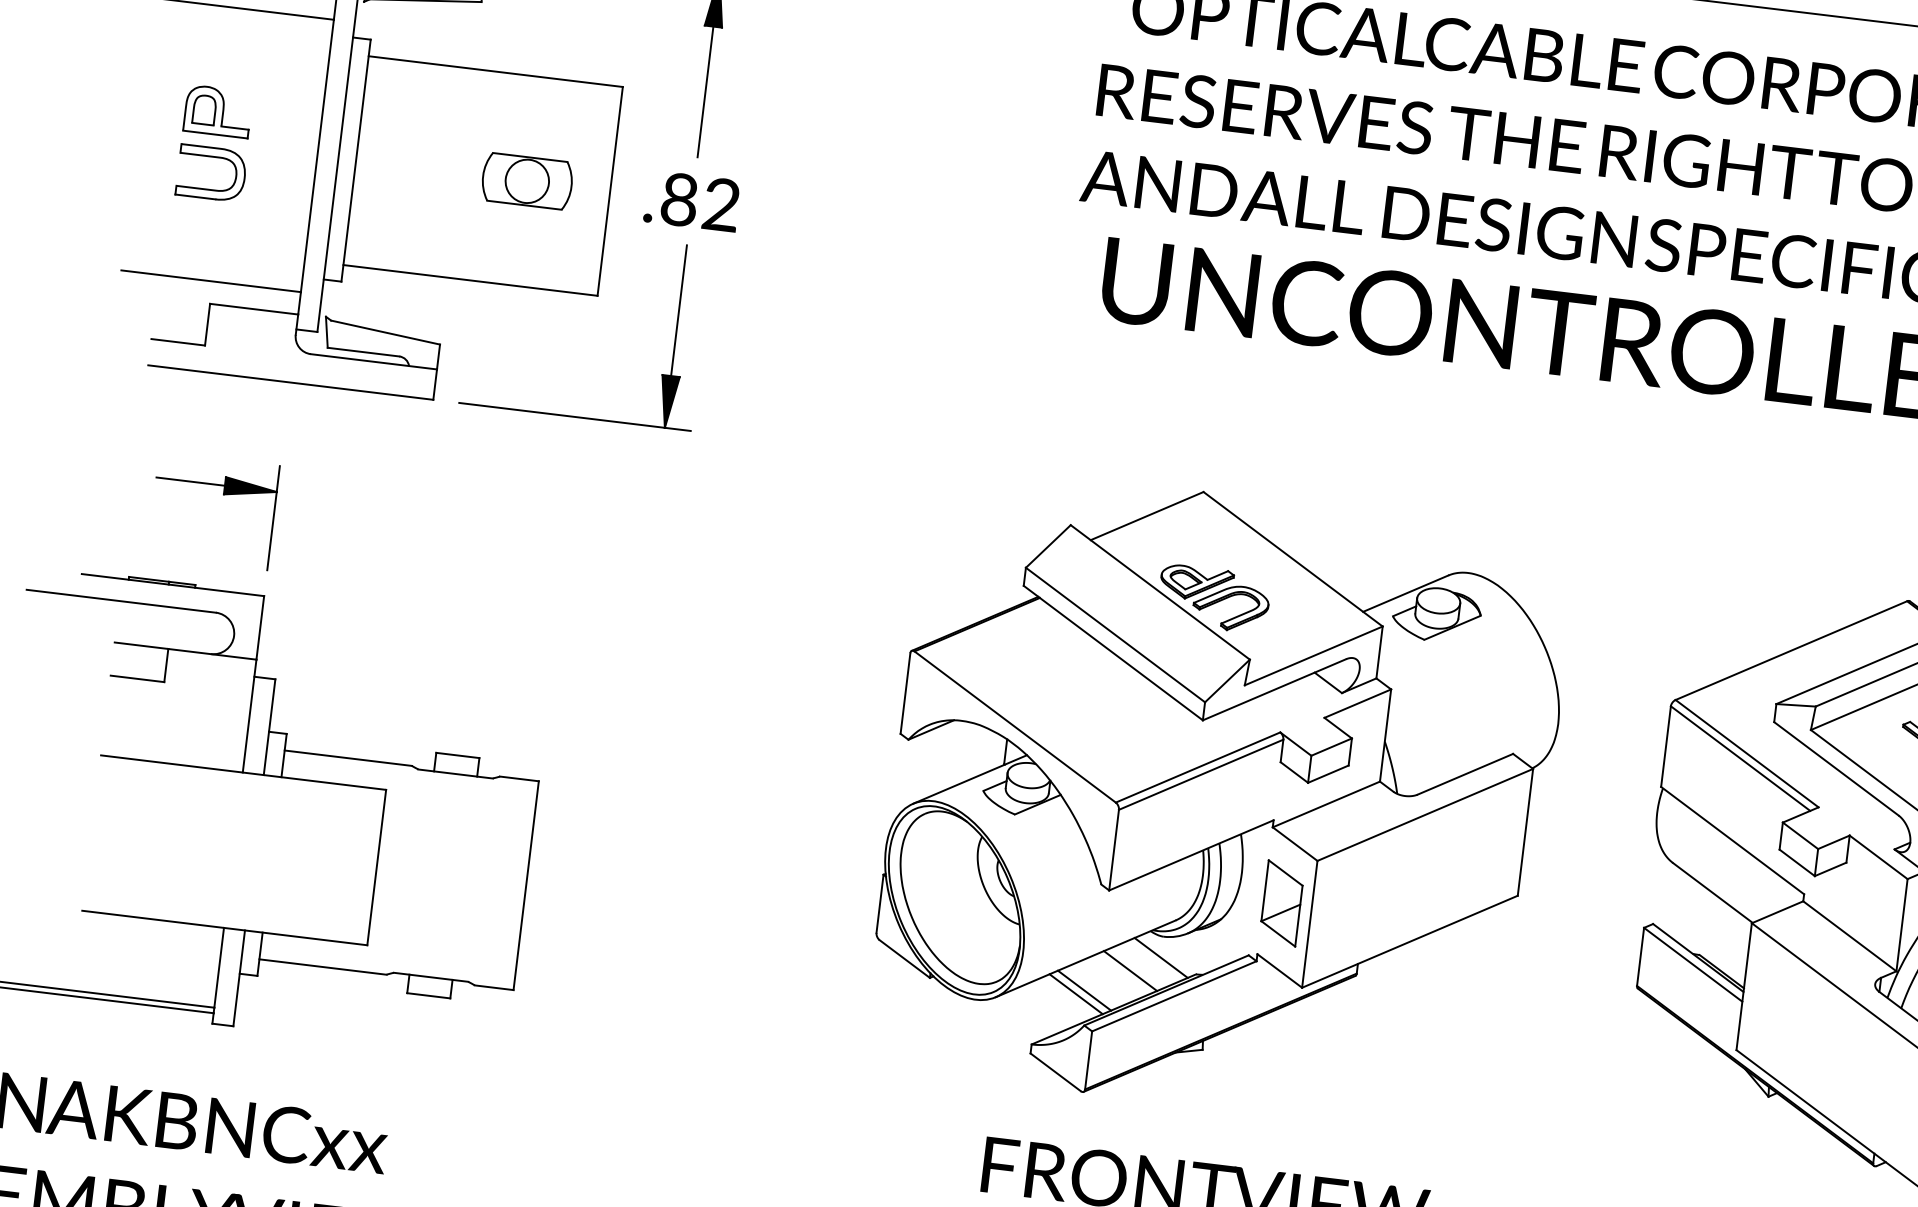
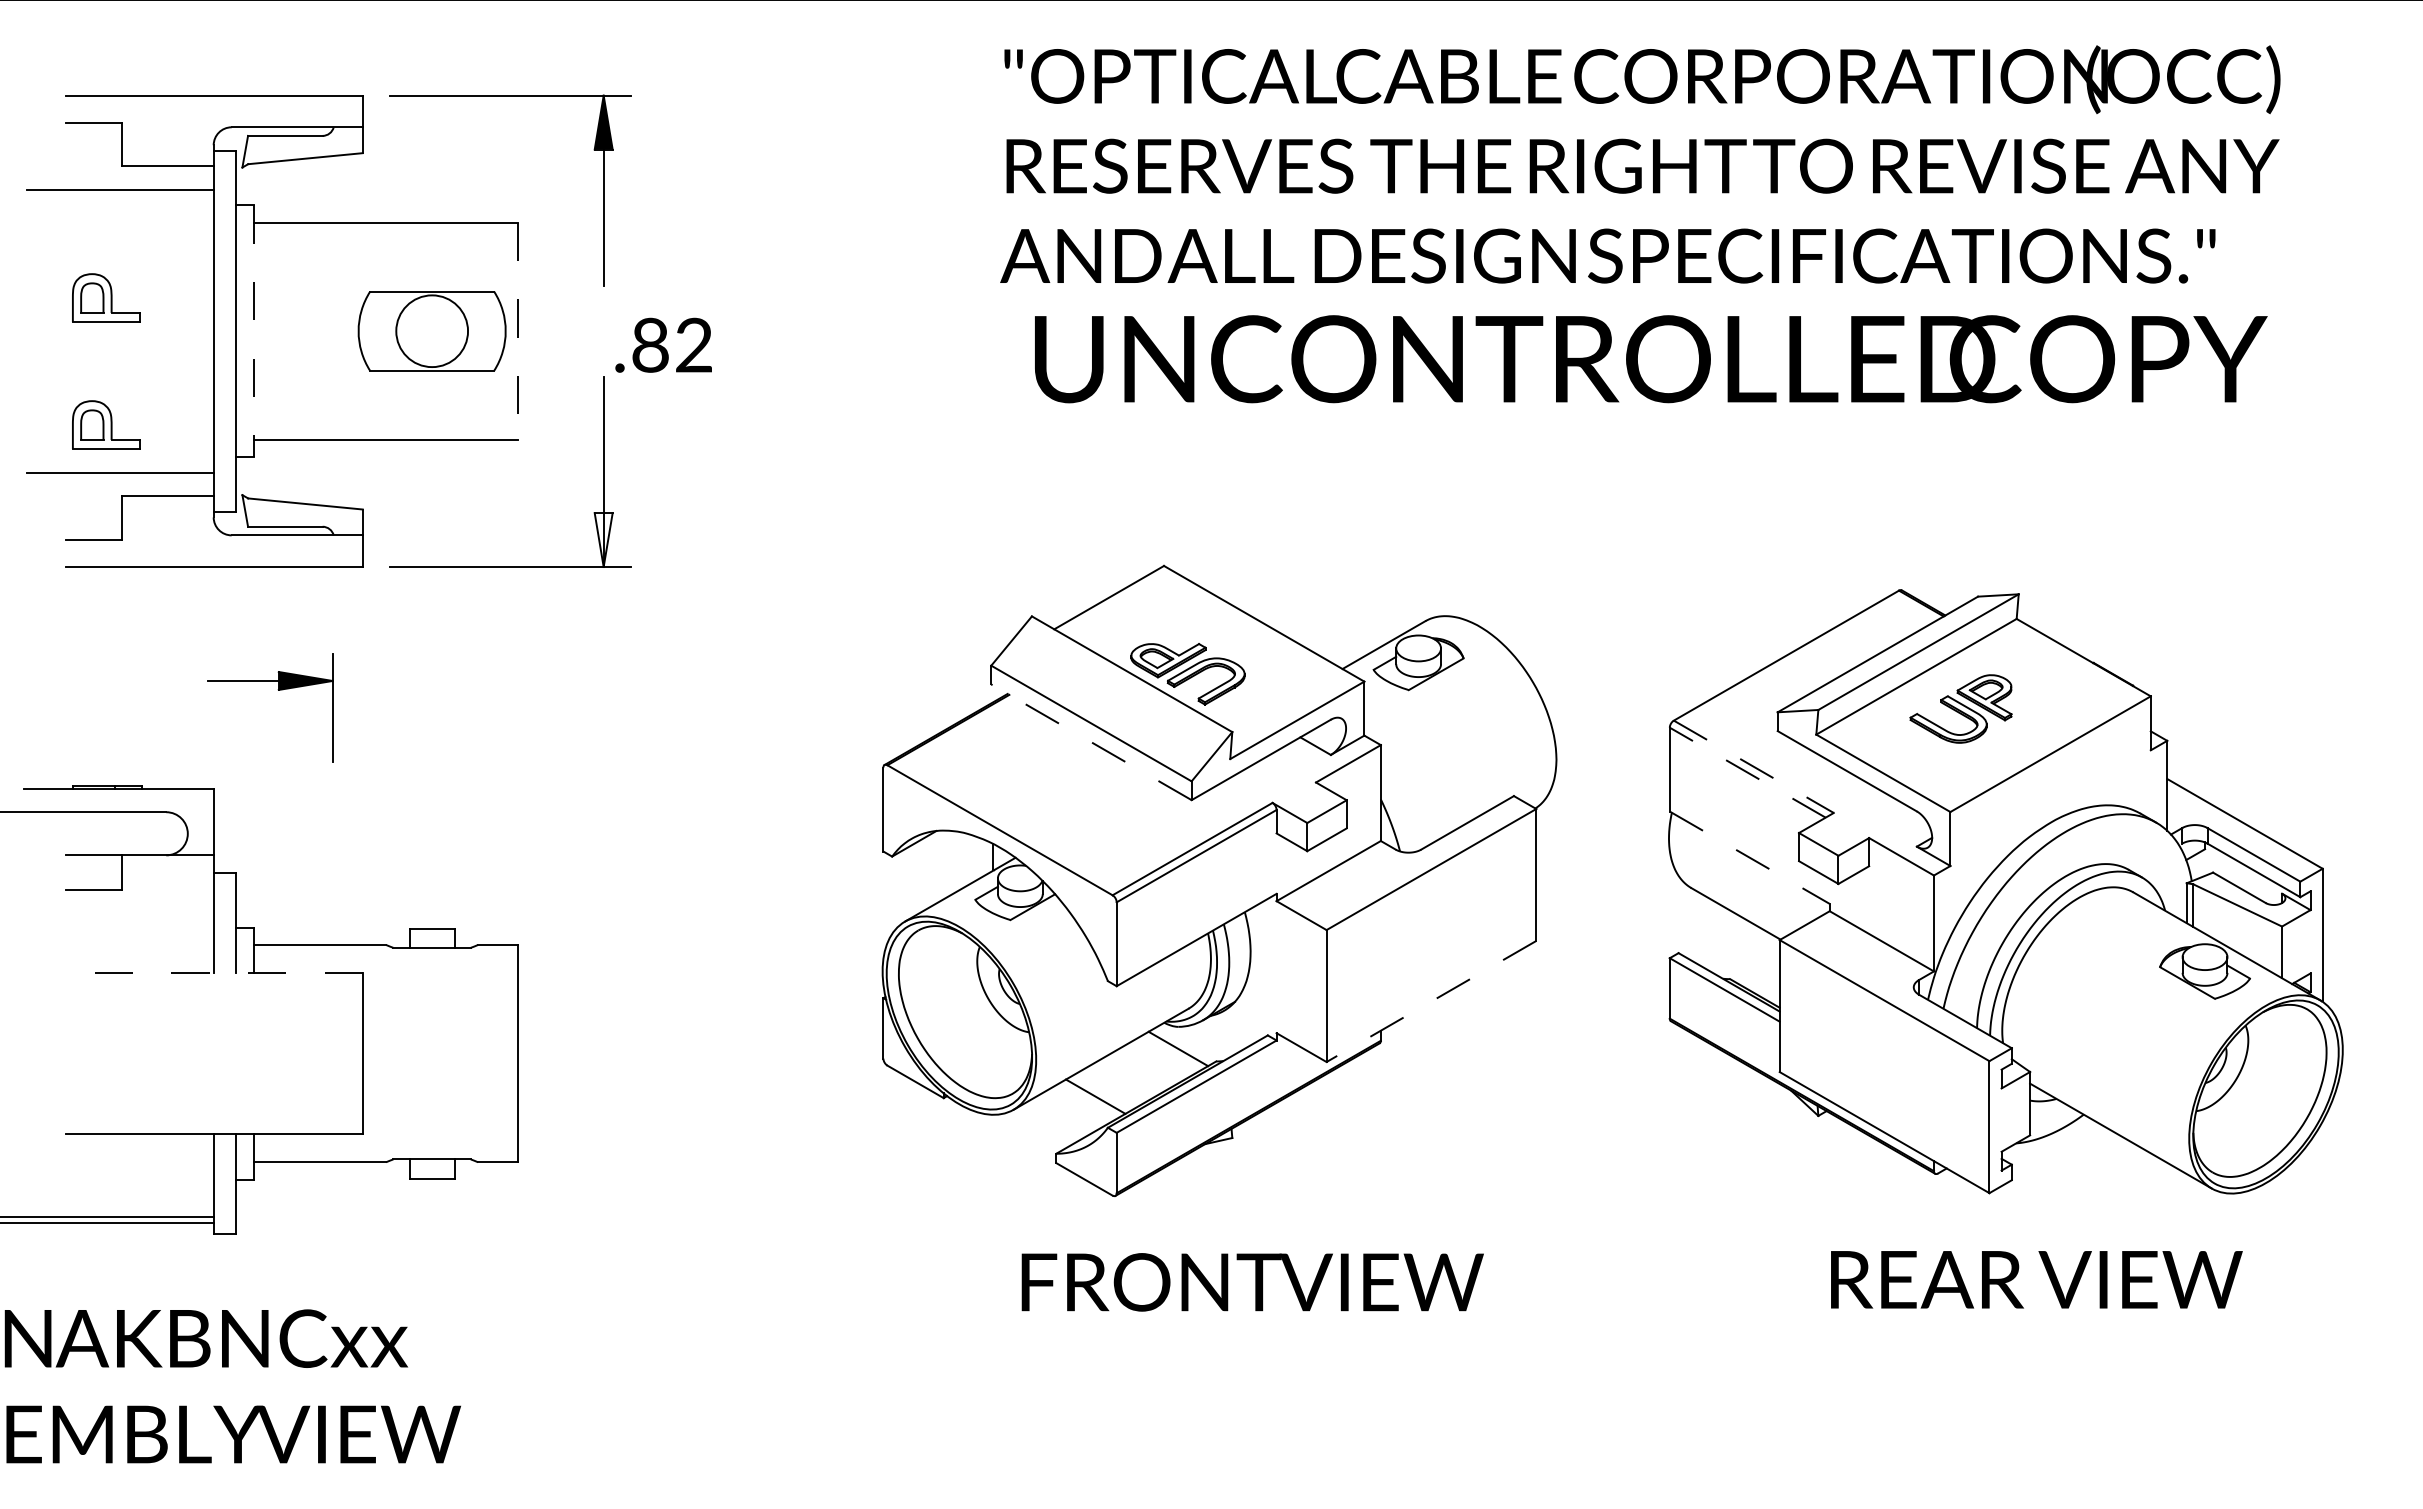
line: (355, 160) -> (253, 331), solid -> dashed
part: (526, 181) -> (431, 331), size x1.6
part: (209, 188) -> (107, 378), removed
line: (610, 191) -> (518, 331), solid -> dashed
text: (692, 200) -> (663, 344), moved
part: (203, 233) -> (106, 424), added
fill: (667, 401) -> (603, 539), removed
part: (223, 494) -> (278, 690), moved
line: (1113, 653) -> (1091, 742), solid -> dashed
line: (1747, 754) -> (1754, 767), solid -> dashed
line: (1740, 758) -> (1747, 772), solid -> dashed
line: (243, 772) -> (214, 972), solid -> dashed
line: (1733, 840) -> (1750, 857), solid -> dashed
part: (1282, 902) -> (1295, 977), removed
line: (1409, 941) -> (1431, 1001), solid -> dashed
line: (1130, 971) -> (1148, 1066), removed
line: (1084, 990) -> (1103, 1091), removed

